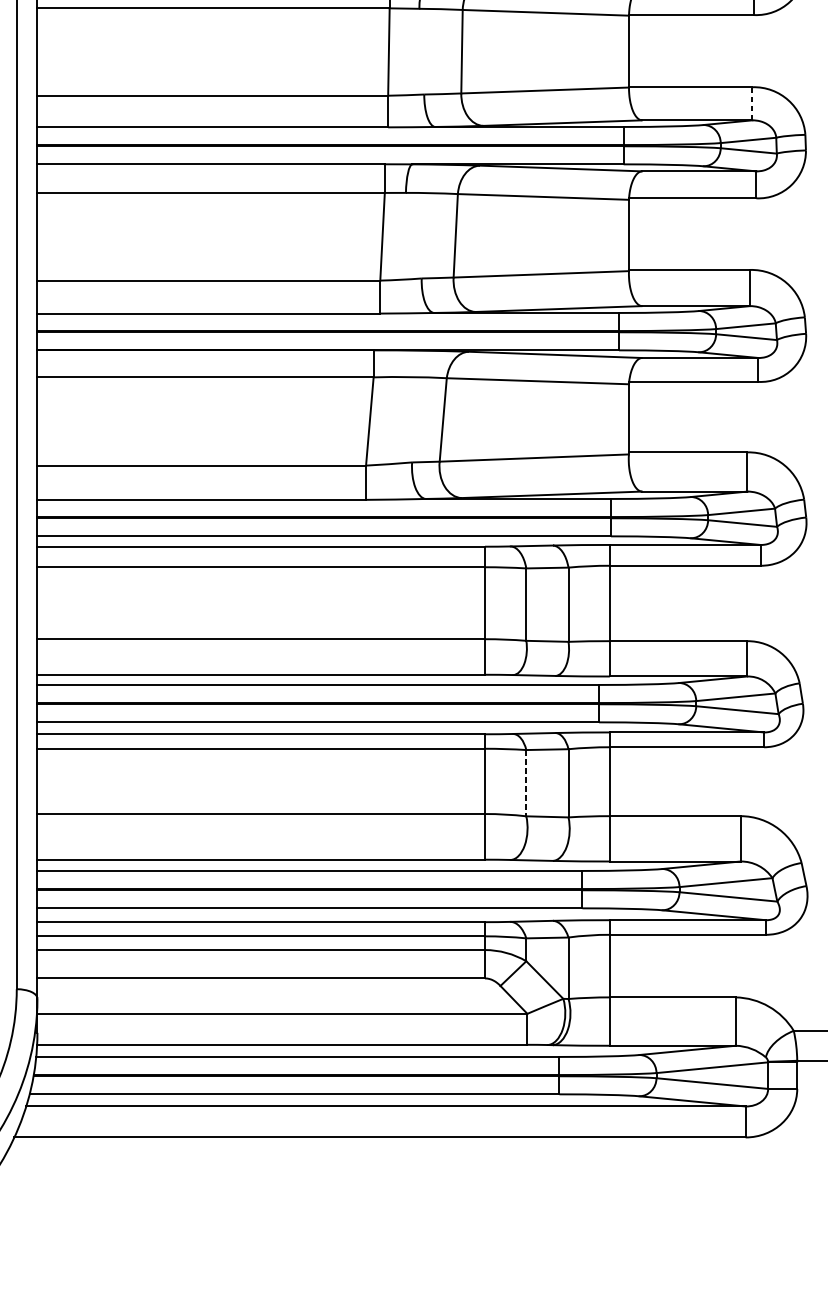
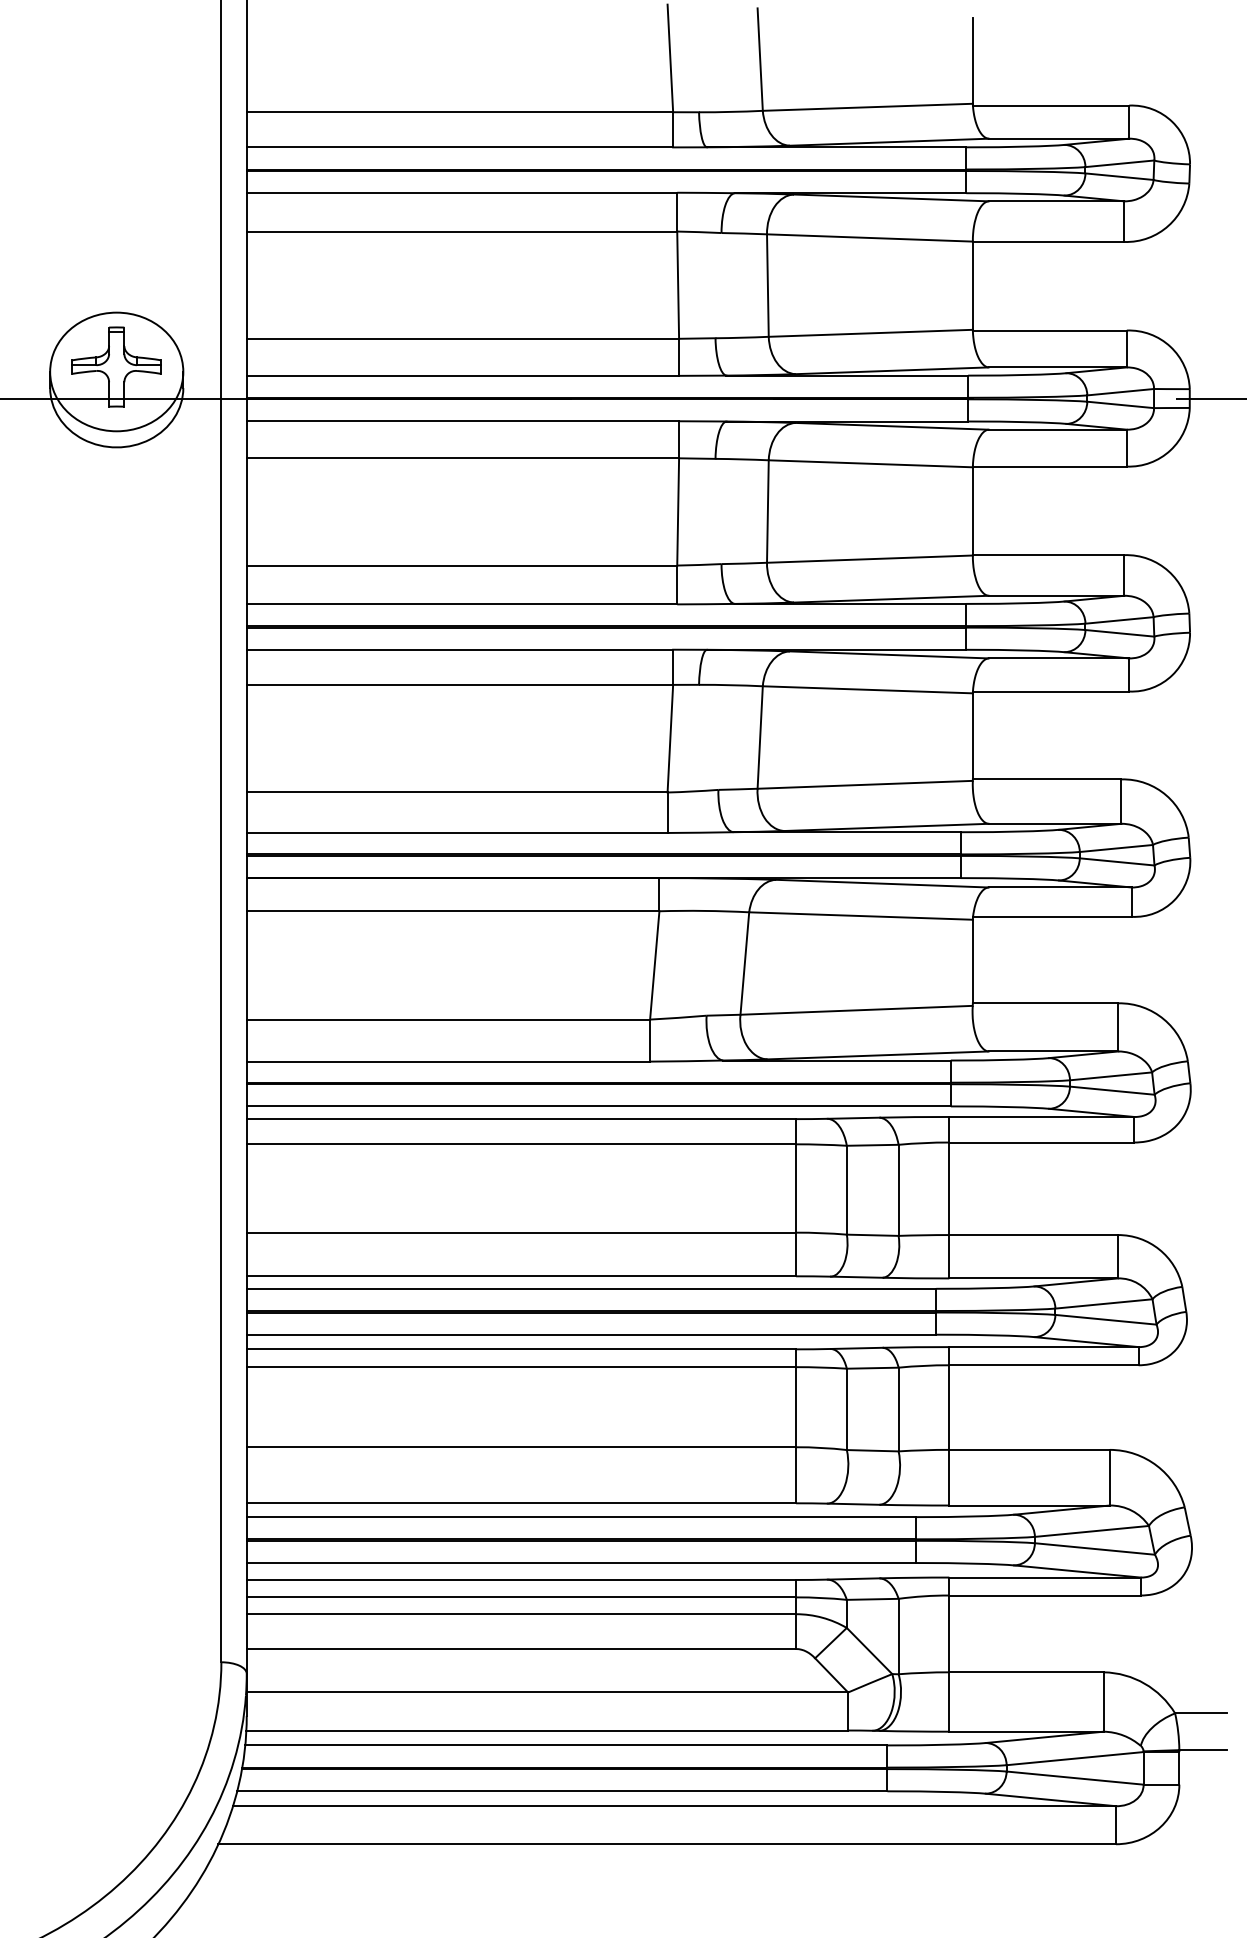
line: (752, 103) -> (1124, 574), dashed -> solid
line: (526, 783) -> (846, 1409), dashed -> solid

